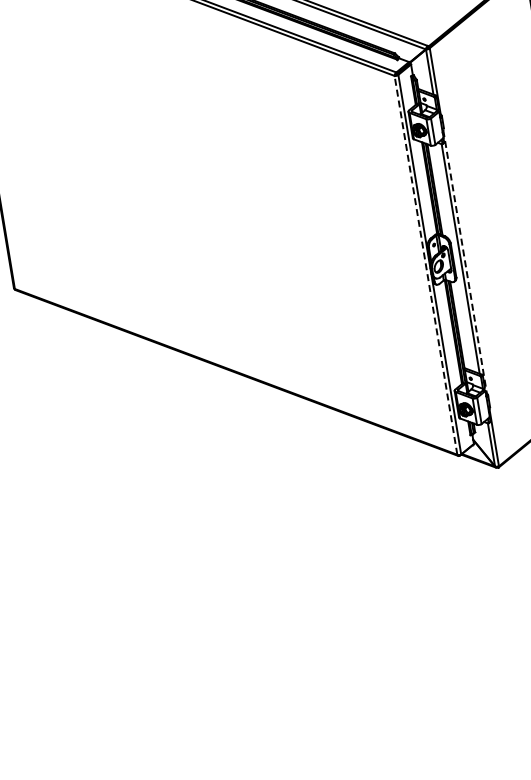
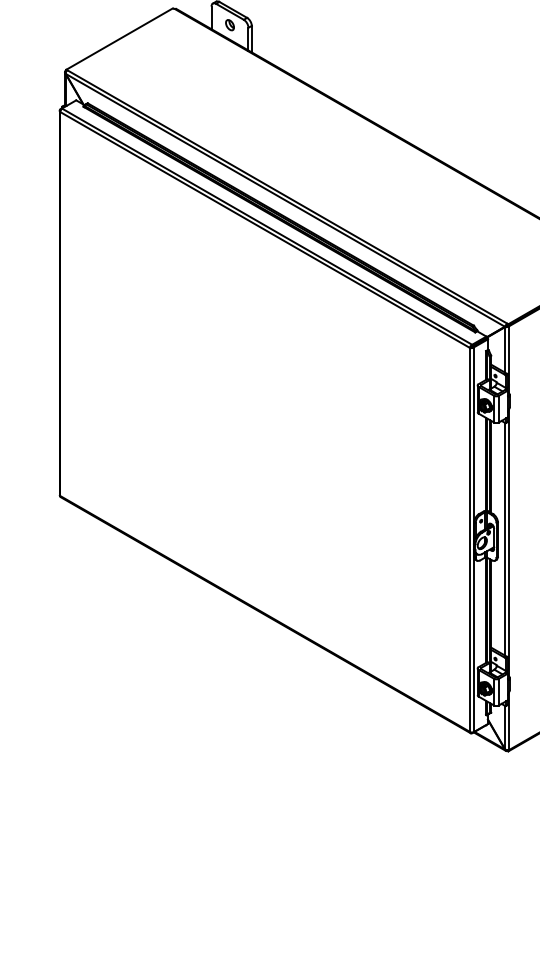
line: (465, 262) -> (509, 543), dashed -> solid
line: (425, 265) -> (469, 539), dashed -> solid

